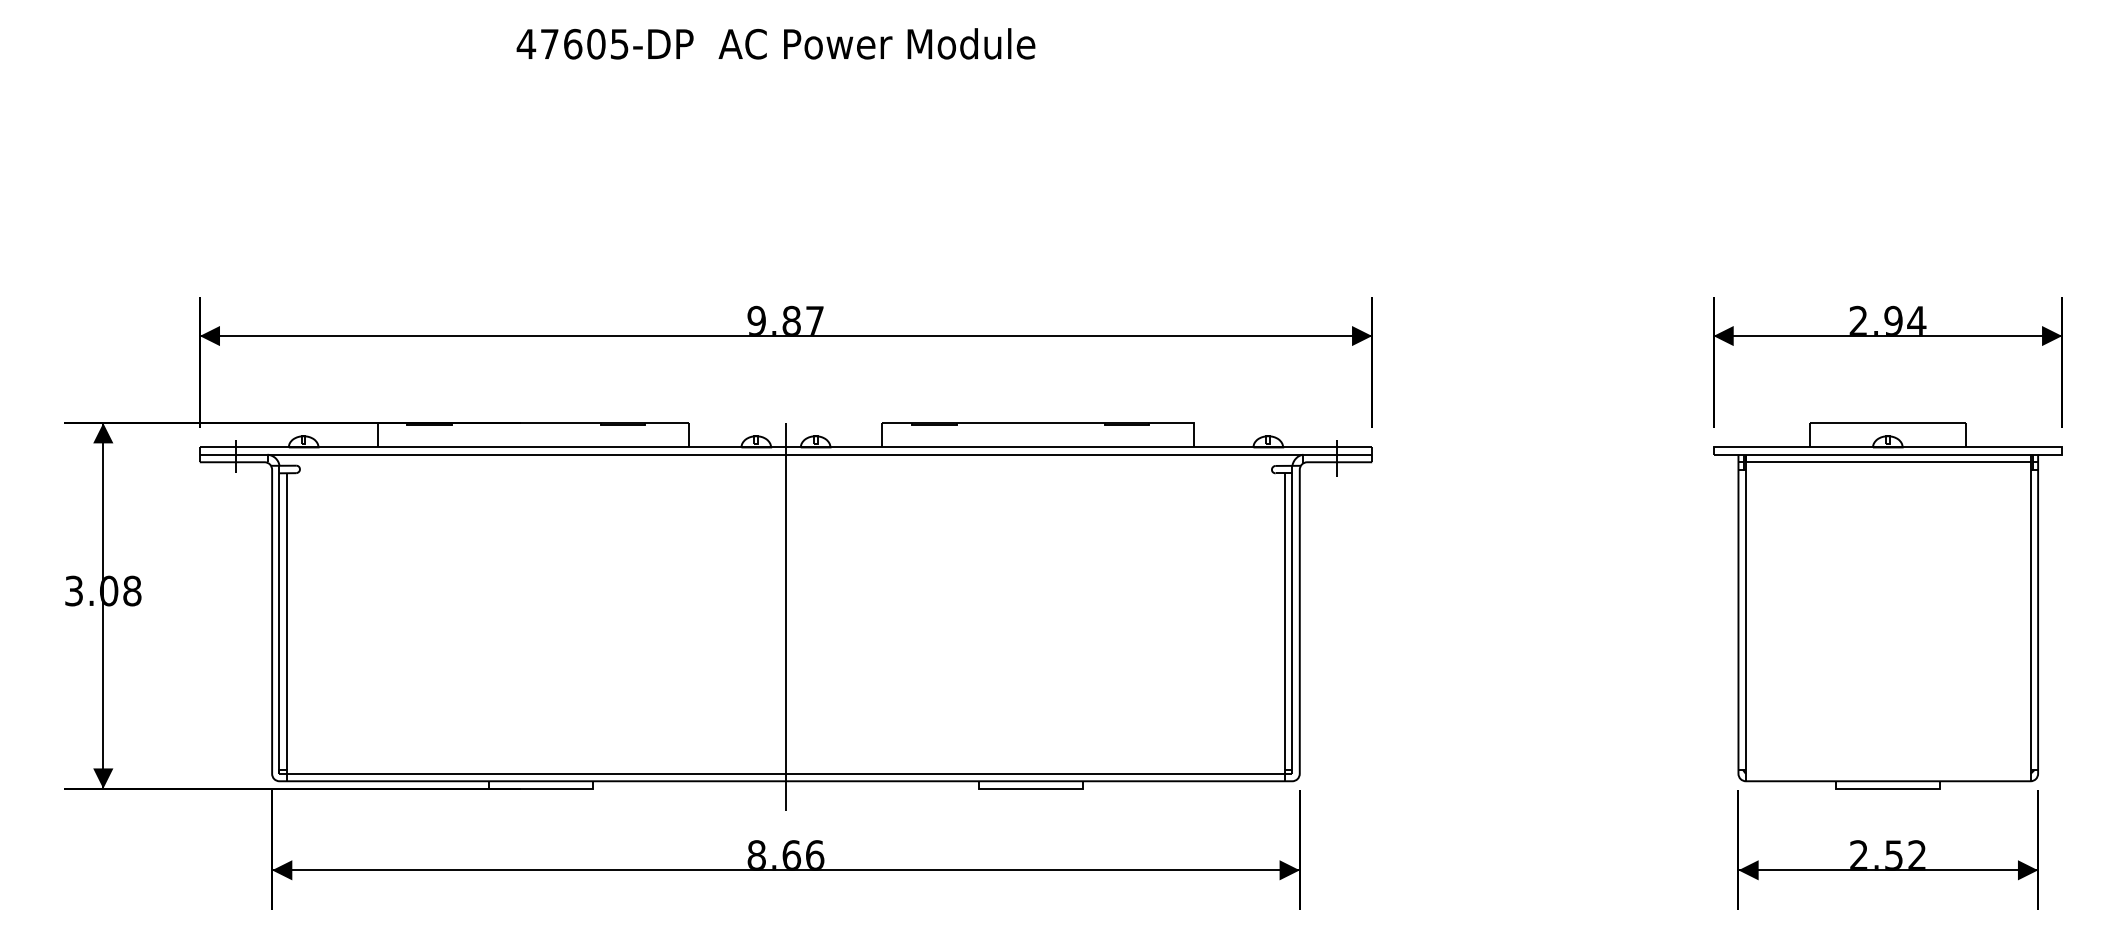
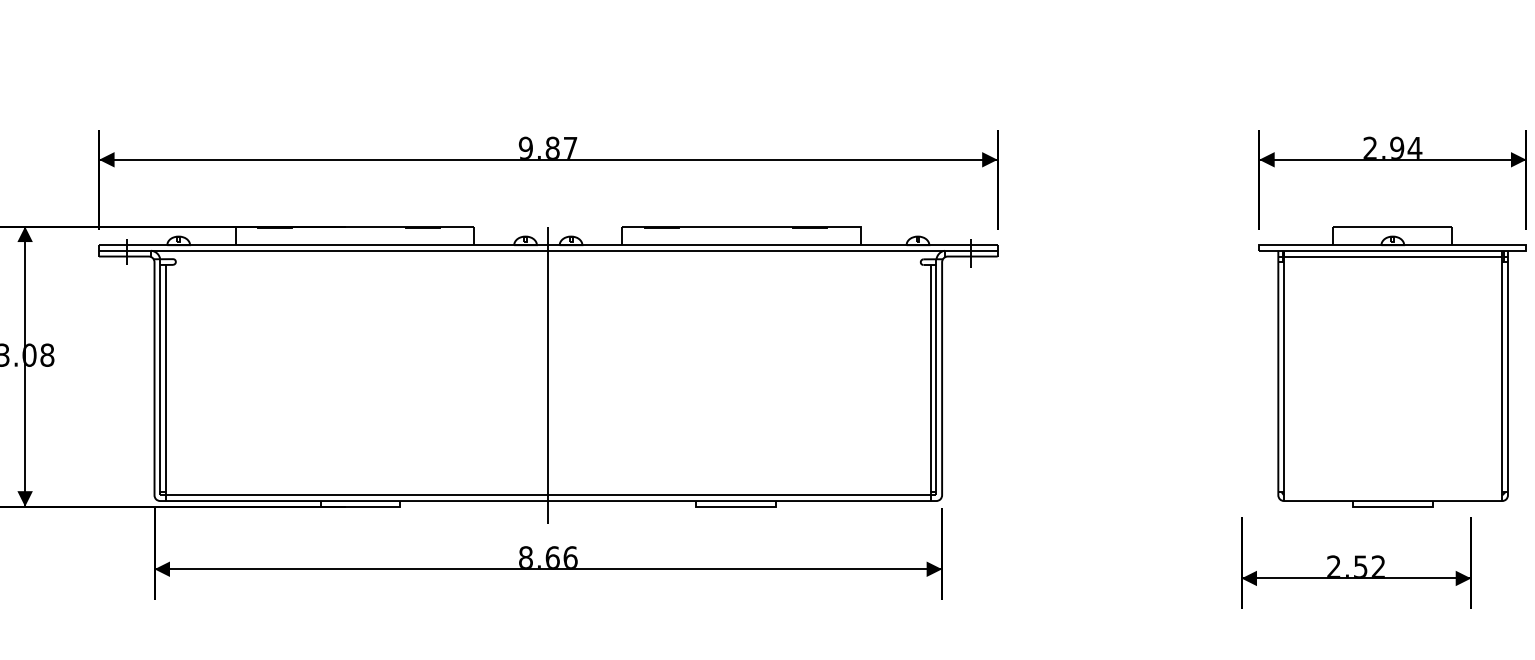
part: (1887, 849) -> (1355, 562), moved

